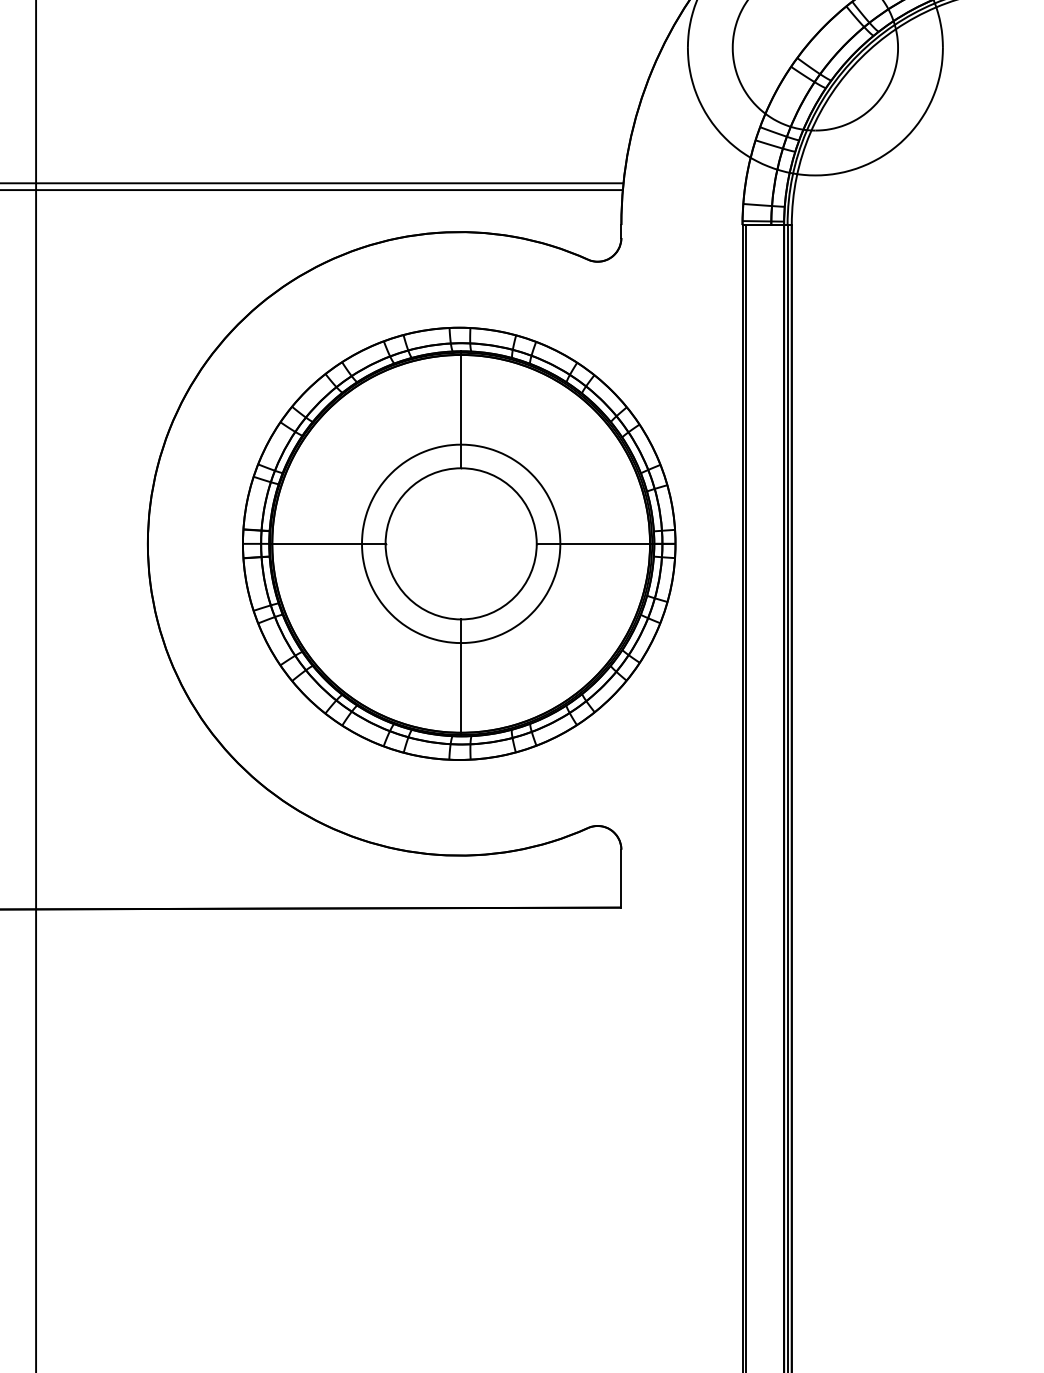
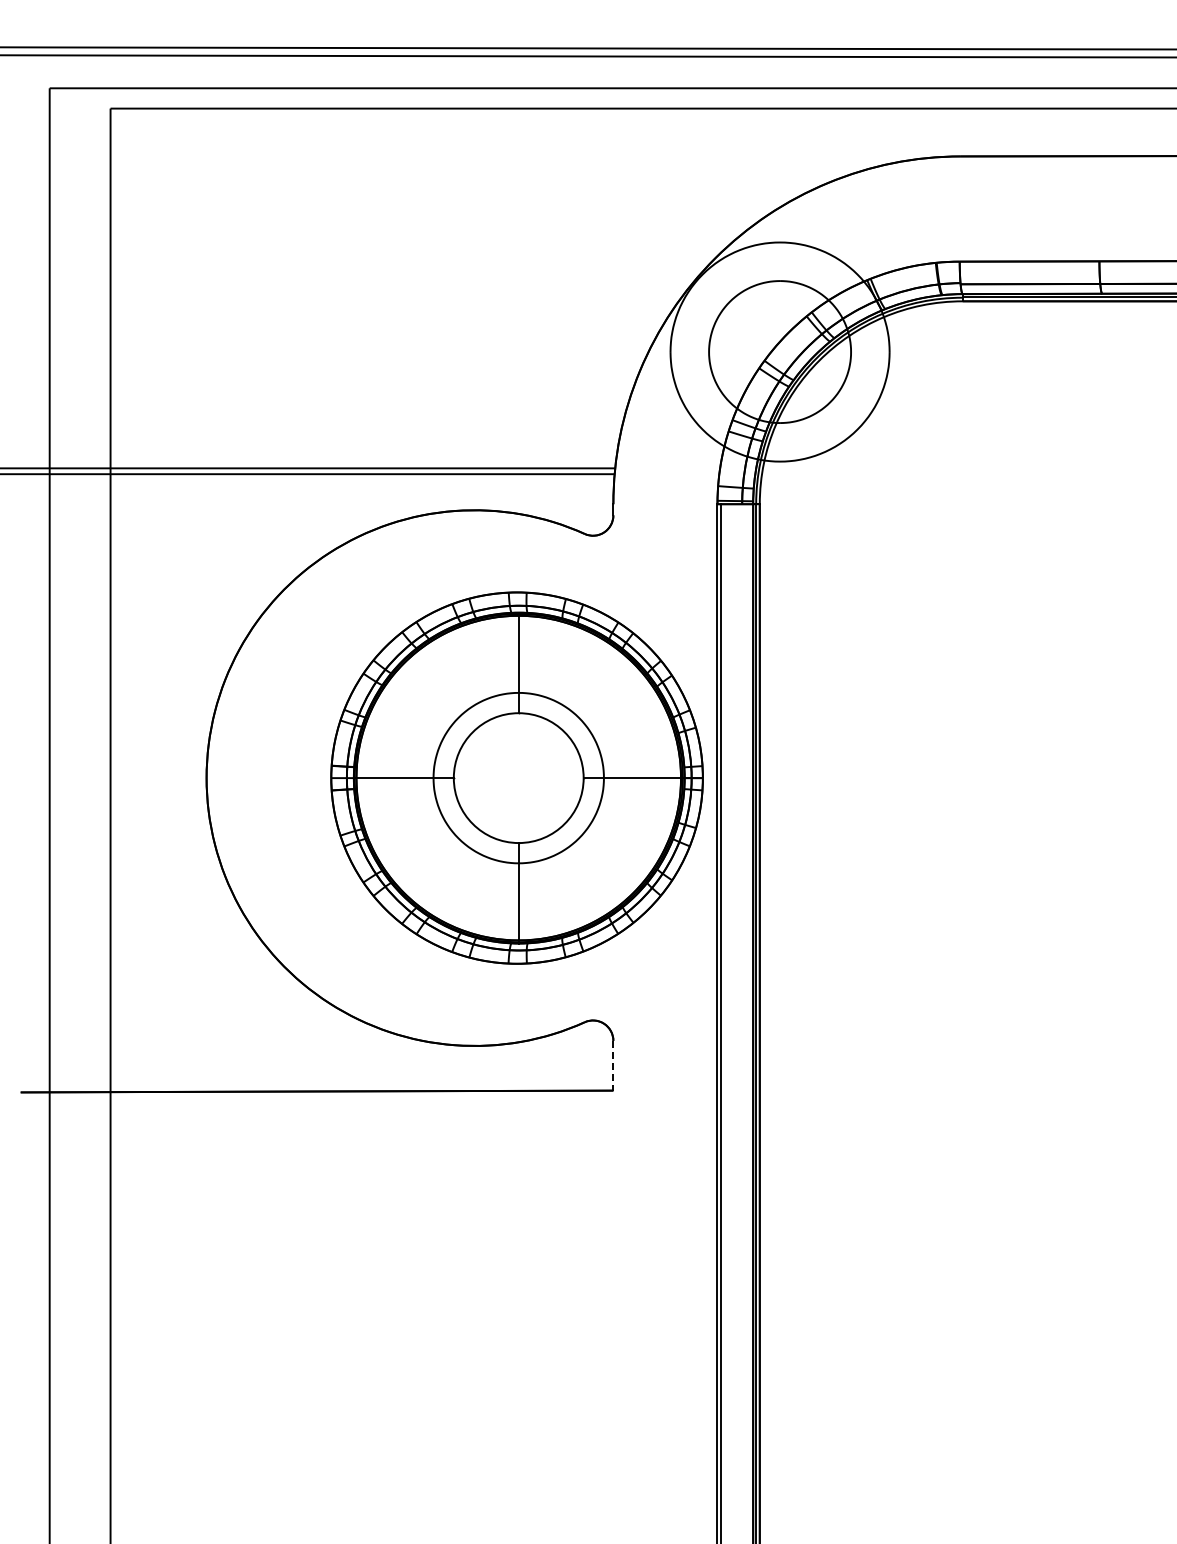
part: (458, 543) -> (516, 777), moved
line: (621, 878) -> (613, 1065), solid -> dashed

